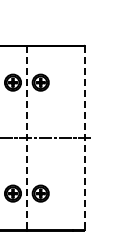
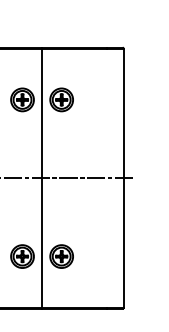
line: (26, 138) -> (41, 178), dashed -> solid
line: (84, 138) -> (123, 178), dashed -> solid

